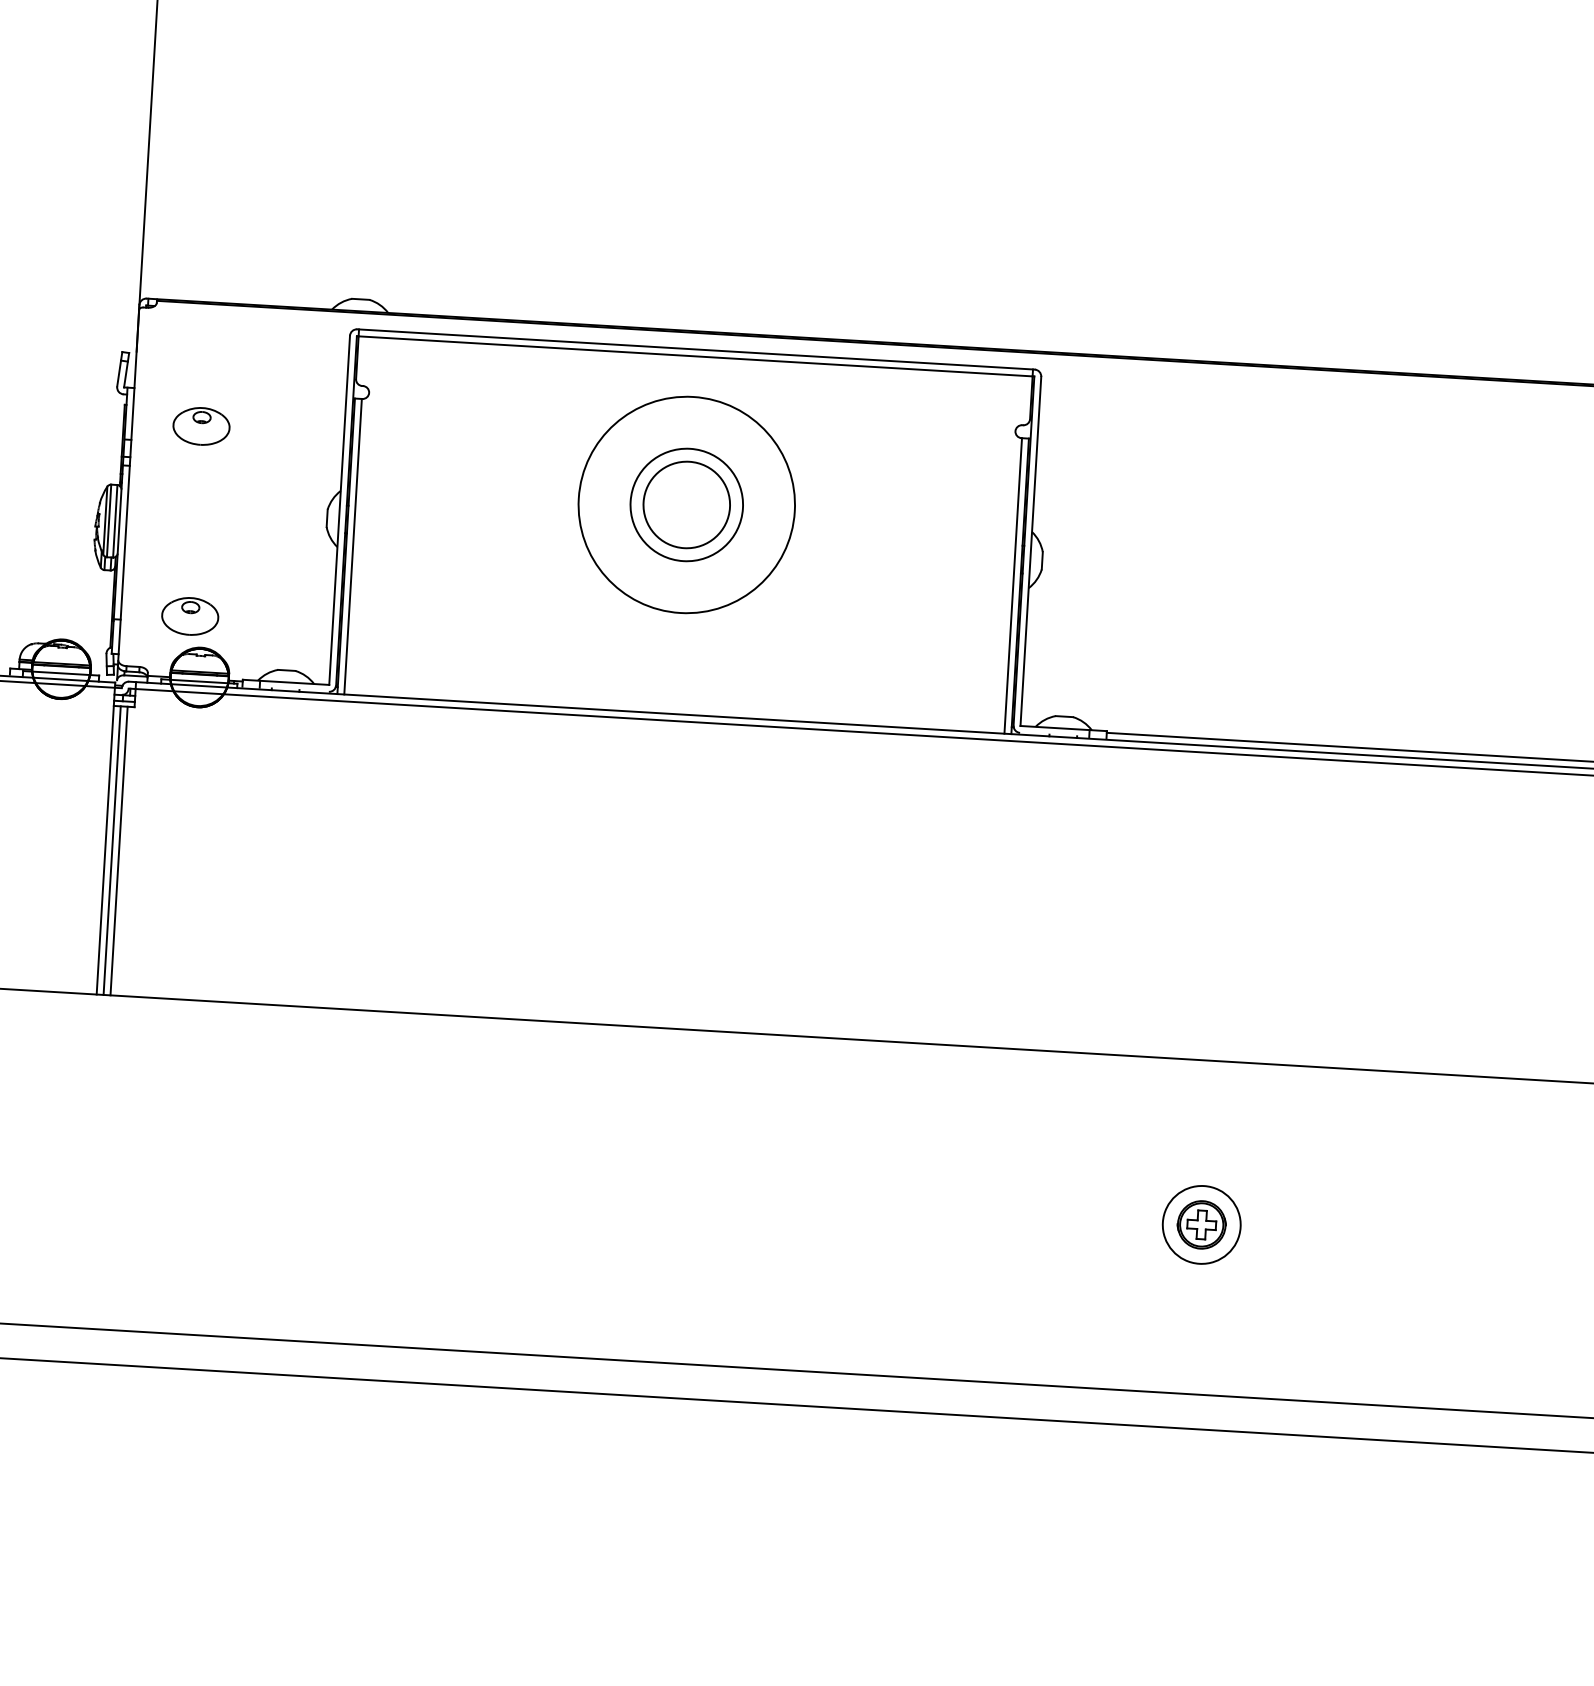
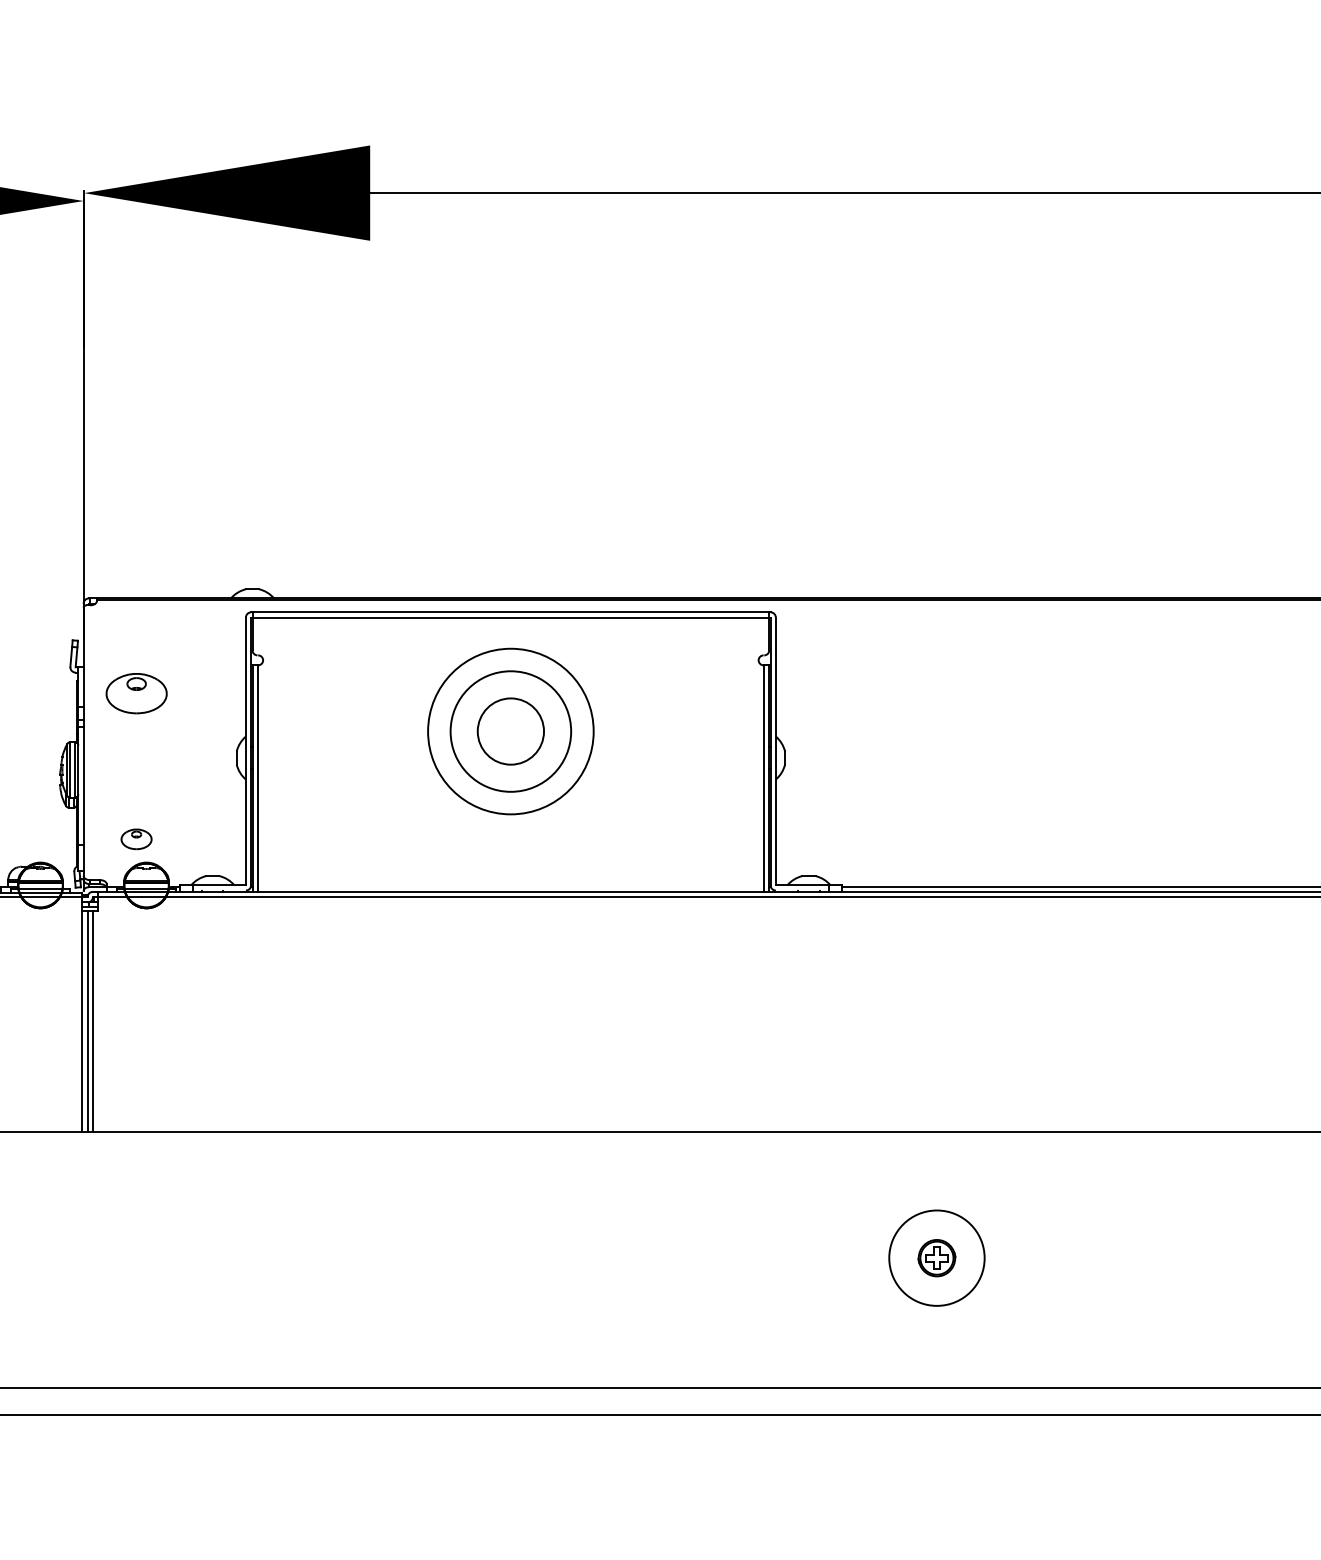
part: (201, 426) -> (136, 693), size x1.4
circle: (686, 504) -> (510, 731), size x1.4
part: (190, 616) -> (136, 839), size x0.7
circle: (1201, 1224) -> (936, 1257), size x1.6

